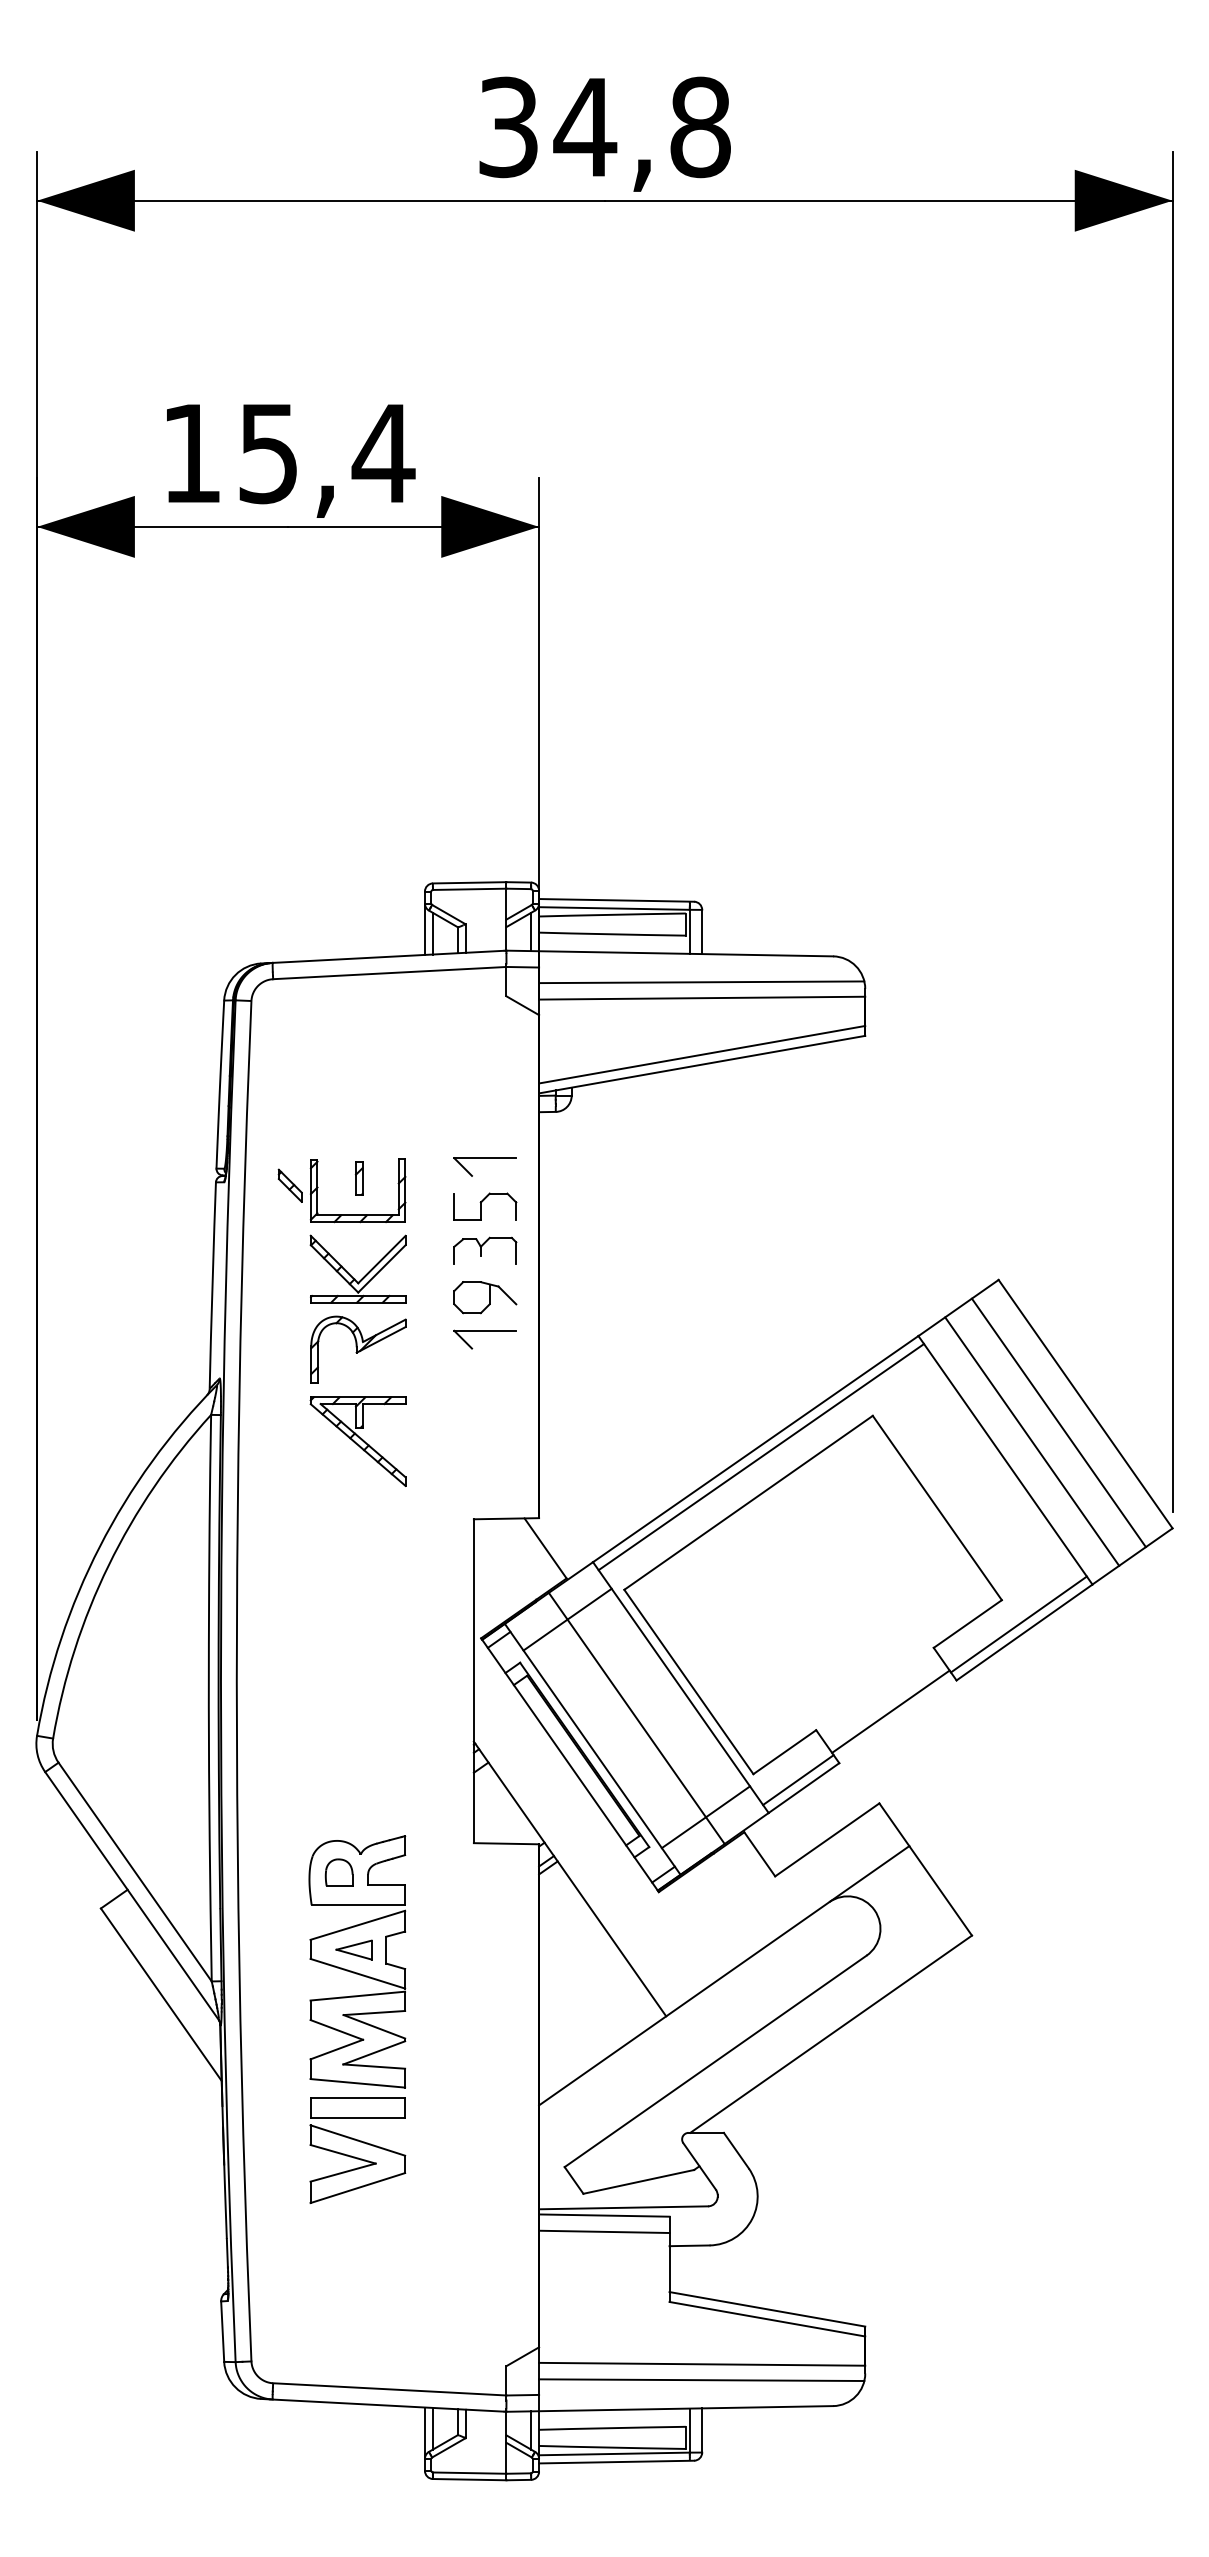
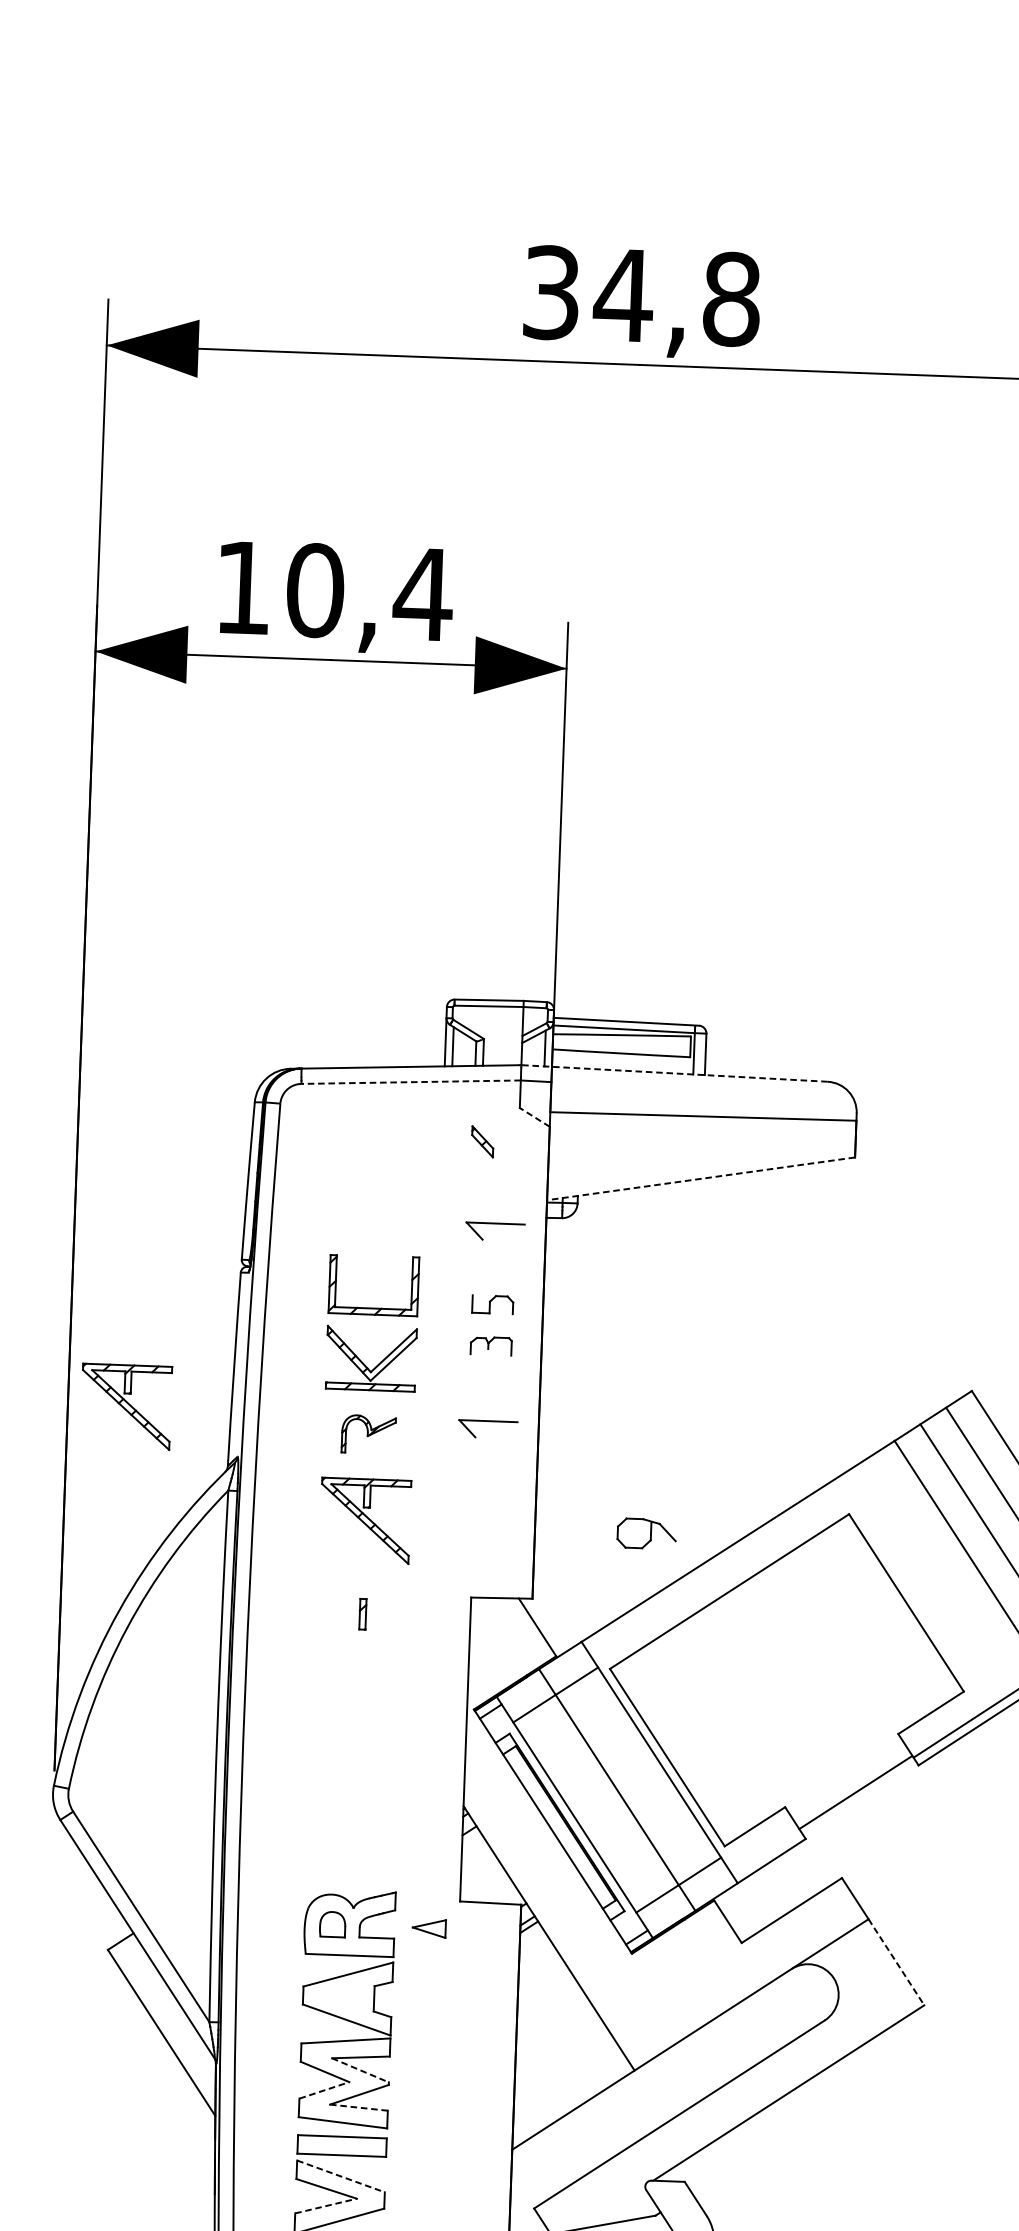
text: (268, 453) -> (315, 590), 15,4 -> 10,4
line: (669, 953) -> (674, 1073), solid -> dashed
line: (389, 973) -> (410, 1082), solid -> dashed
line: (701, 982) -> (703, 1101), removed
line: (522, 1005) -> (534, 1117), solid -> dashed
line: (702, 1054) -> (701, 1169), removed
line: (702, 1064) -> (701, 1178), solid -> dashed
part: (484, 1158) -> (494, 1223), moved
part: (358, 1178) -> (362, 1614), moved
part: (289, 1185) -> (481, 1141), moved
part: (485, 1206) -> (492, 1304), size x0.7
part: (485, 1250) -> (491, 1345), size x0.7
part: (485, 1297) -> (647, 1533), moved
part: (98, 1329) -> (125, 1406), added
part: (358, 1349) -> (368, 1434), size x0.6
line: (761, 1457) -> (743, 1549), removed
line: (798, 1780) -> (766, 1853), removed
line: (940, 1890) -> (896, 1961), solid -> dashed
part: (353, 1949) -> (428, 1927), moved
line: (374, 2026) -> (360, 2070), solid -> dashed
line: (337, 2049) -> (325, 2090), solid -> dashed
line: (374, 2066) -> (359, 2107), solid -> dashed
line: (357, 2140) -> (340, 2176), solid -> dashed
line: (343, 2172) -> (326, 2205), solid -> dashed

